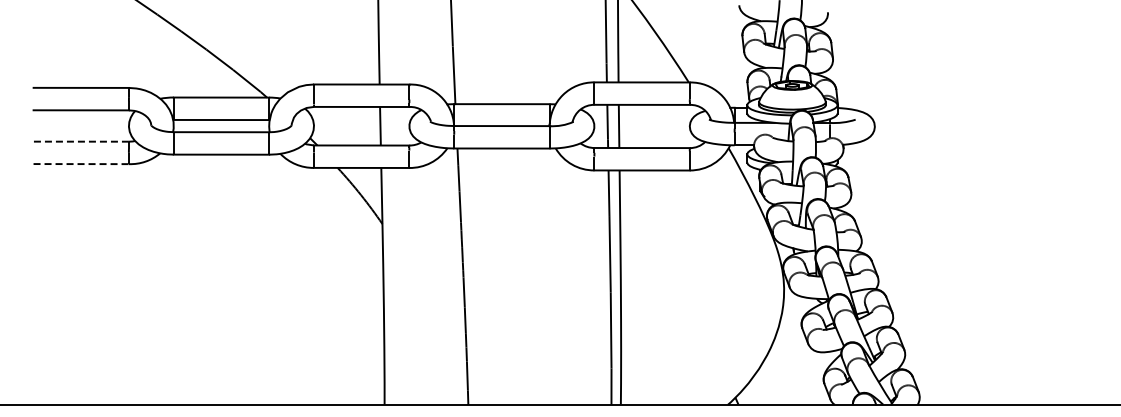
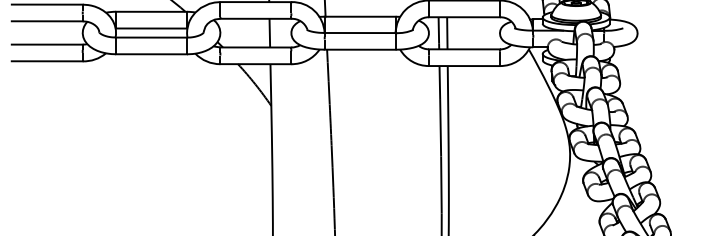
line: (81, 141) -> (47, 44), dashed -> solid
line: (81, 164) -> (47, 61), dashed -> solid

